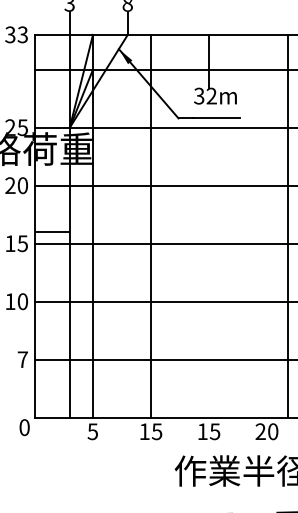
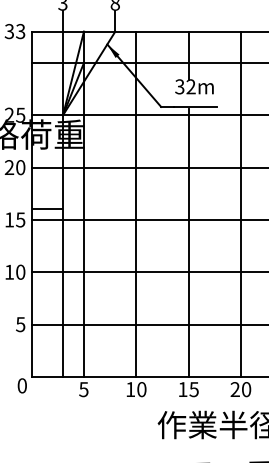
line: (287, 225) -> (240, 203), moved
line: (208, 268) -> (188, 242), added
text: (22, 359) -> (20, 324), 7 -> 5
text: (156, 431) -> (141, 389), 15 -> 10

